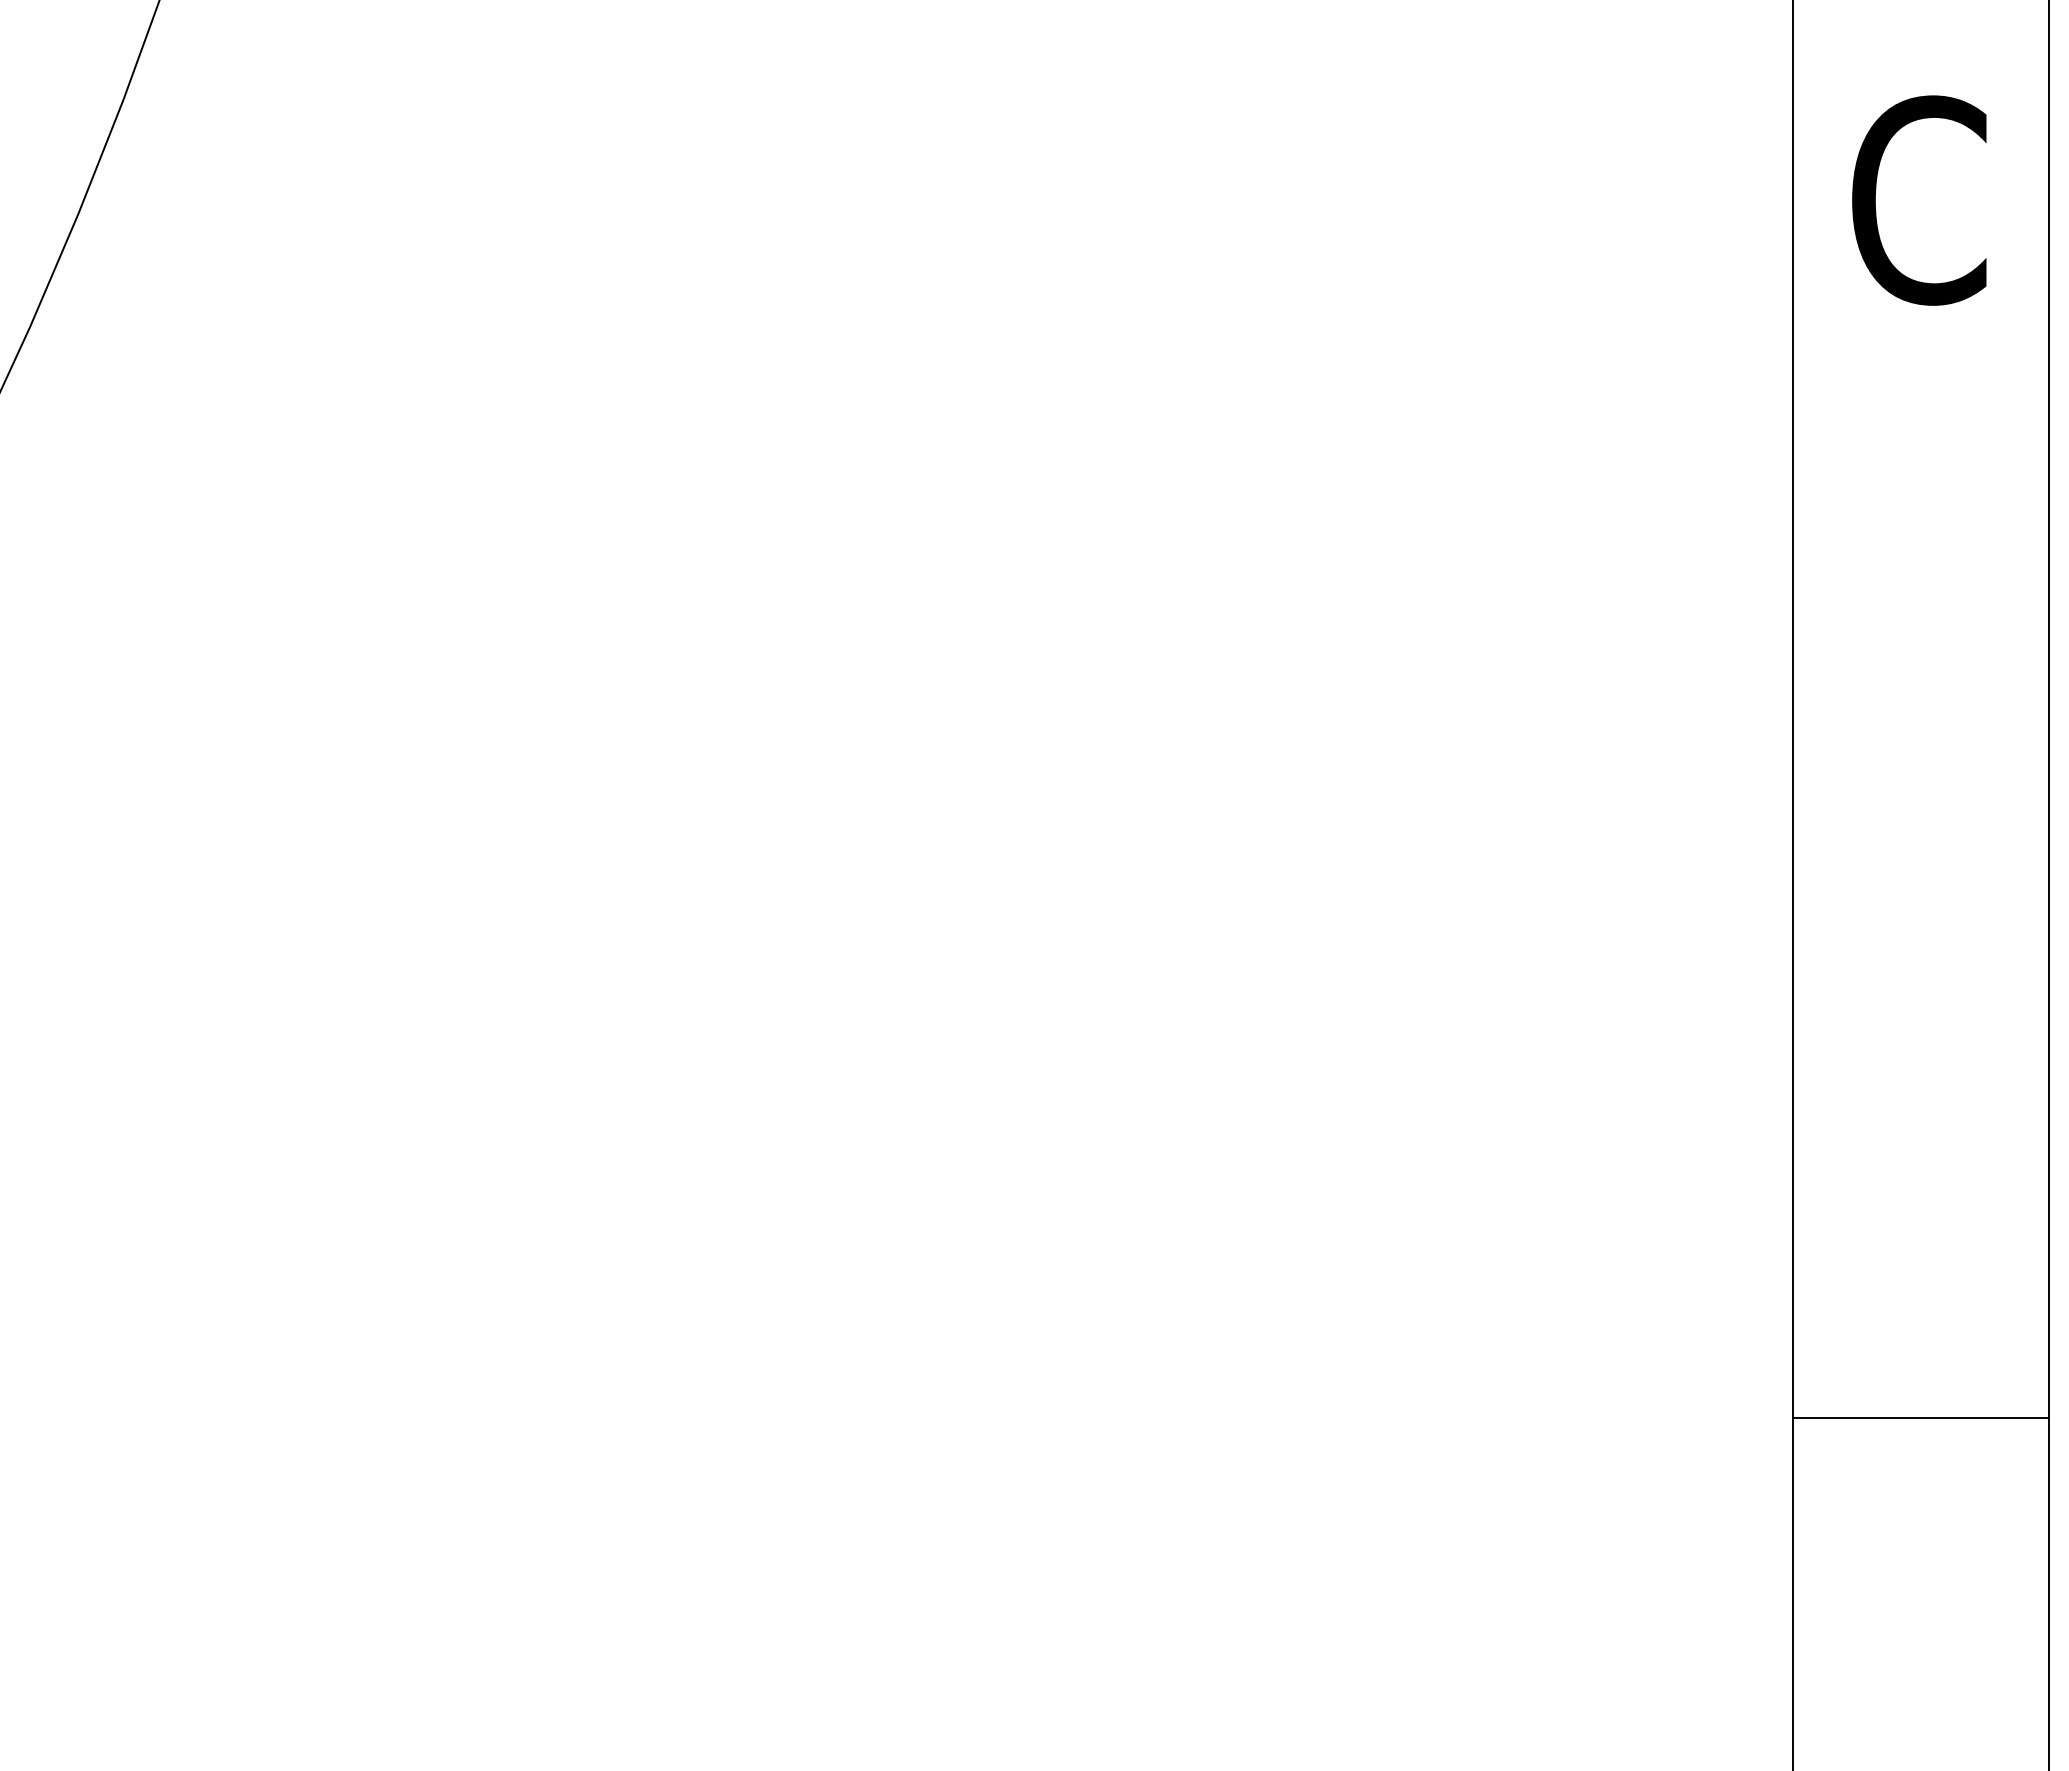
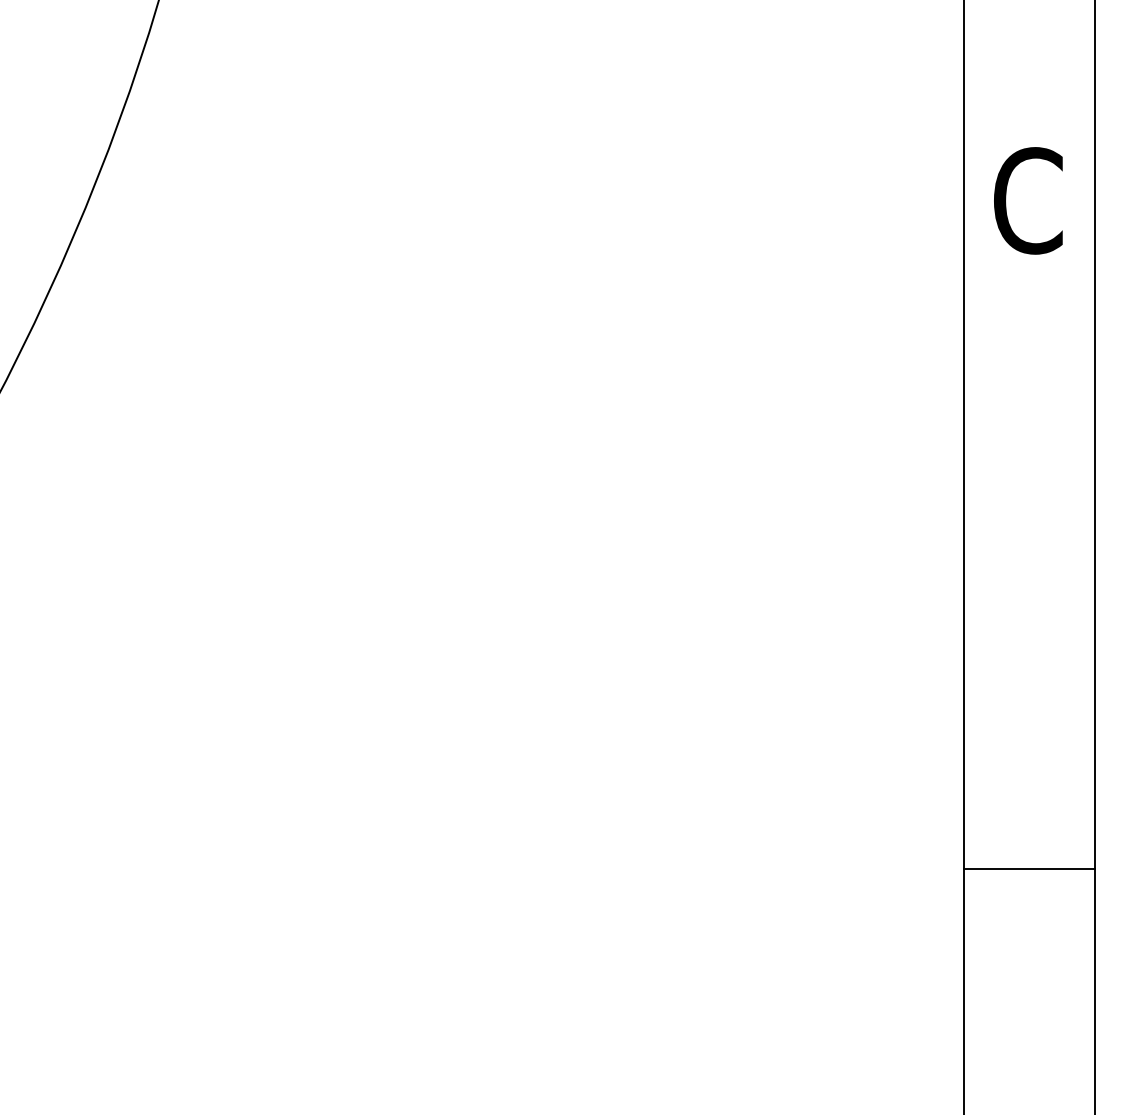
line: (1919, 1418) -> (1028, 869), moved

